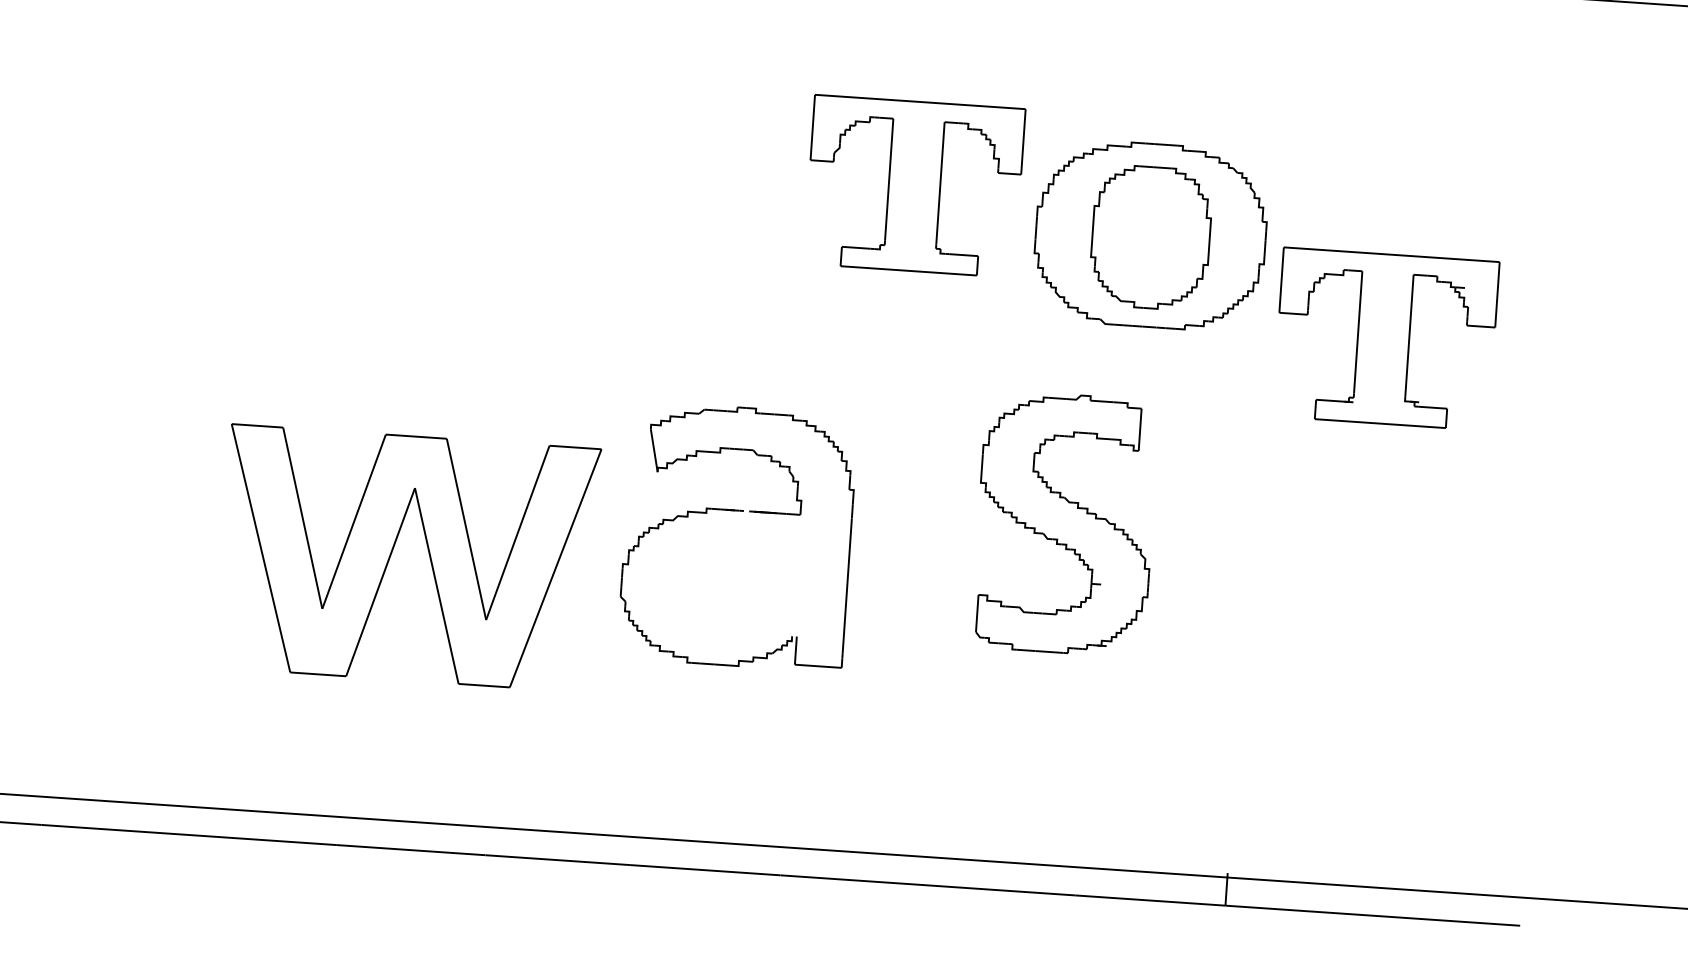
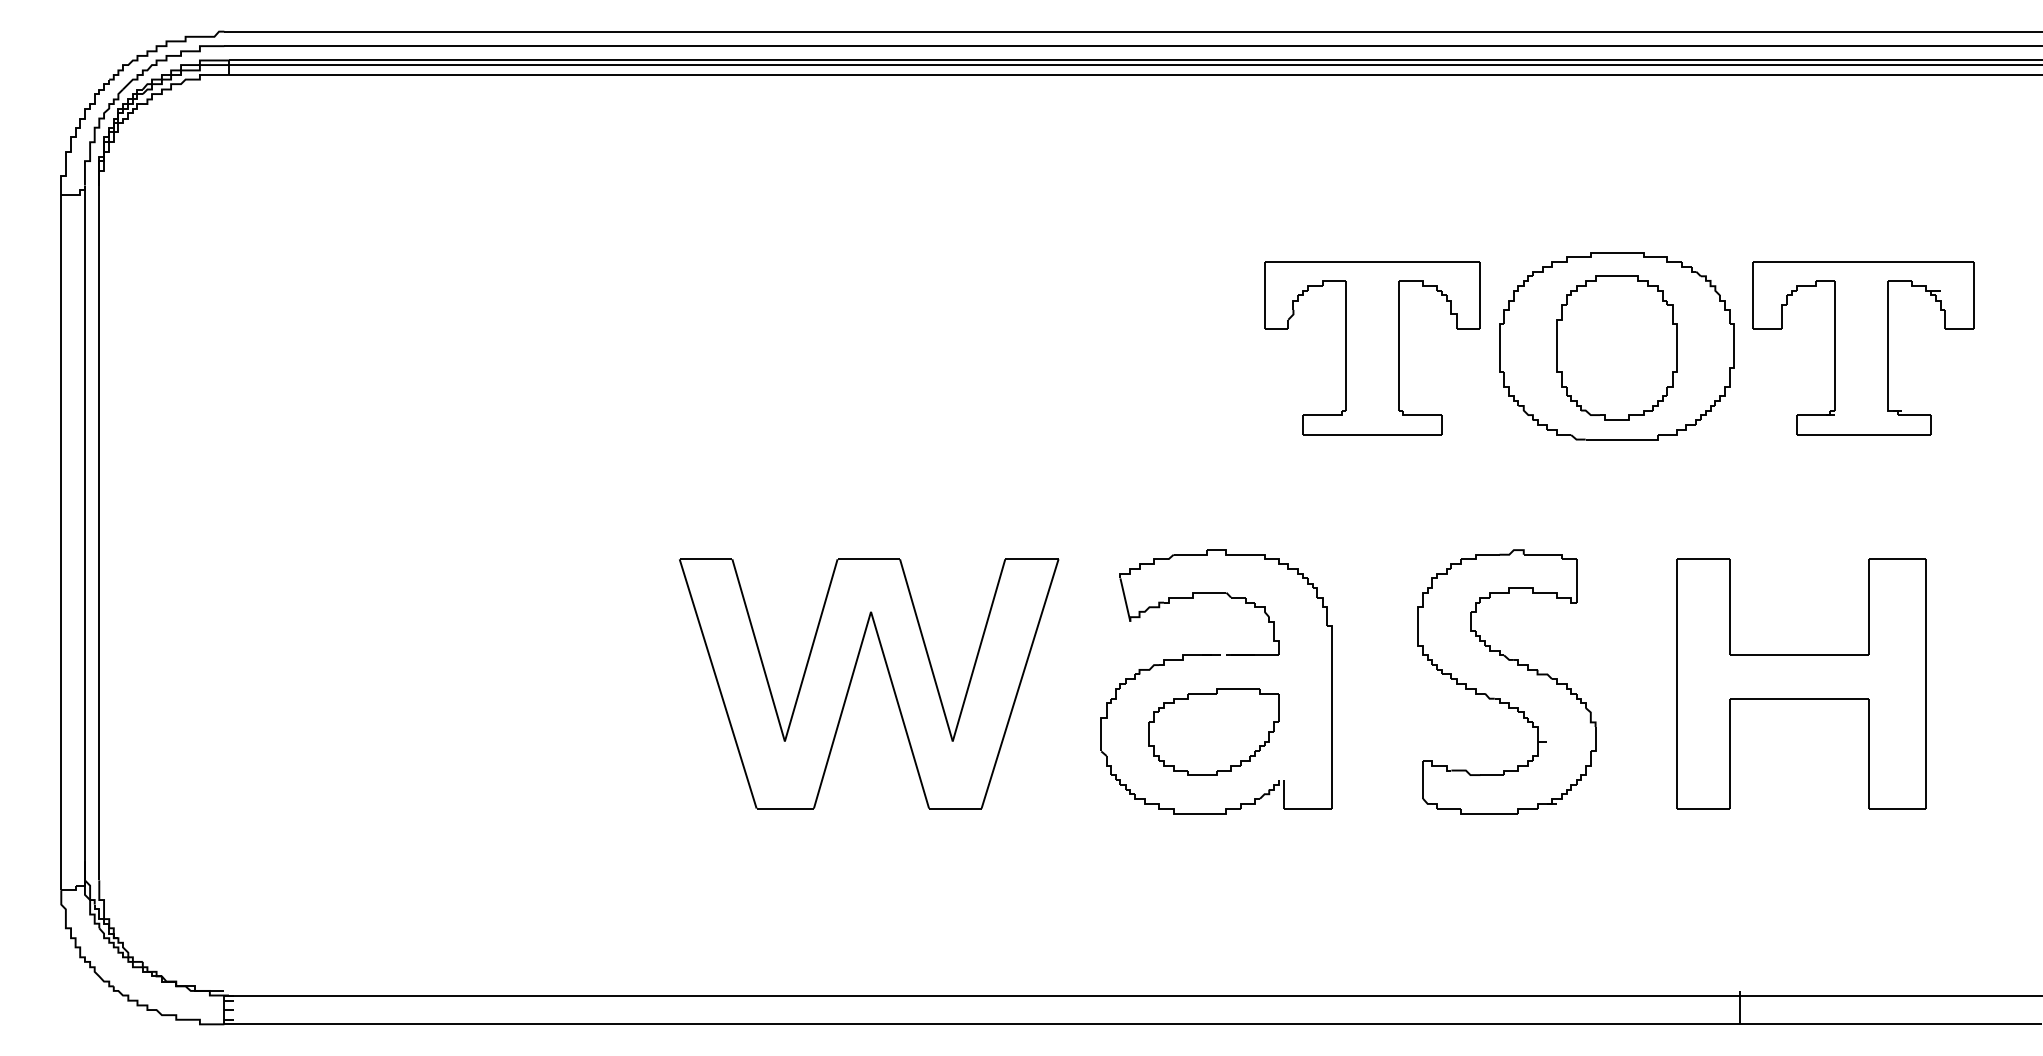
part: (914, 186) -> (1372, 348), moved
part: (1385, 339) -> (1863, 348), moved
part: (1065, 523) -> (1506, 681), moved
part: (393, 550) -> (853, 676), moved
part: (1308, 577) -> (1801, 683), added
part: (731, 584) -> (1213, 731), added

